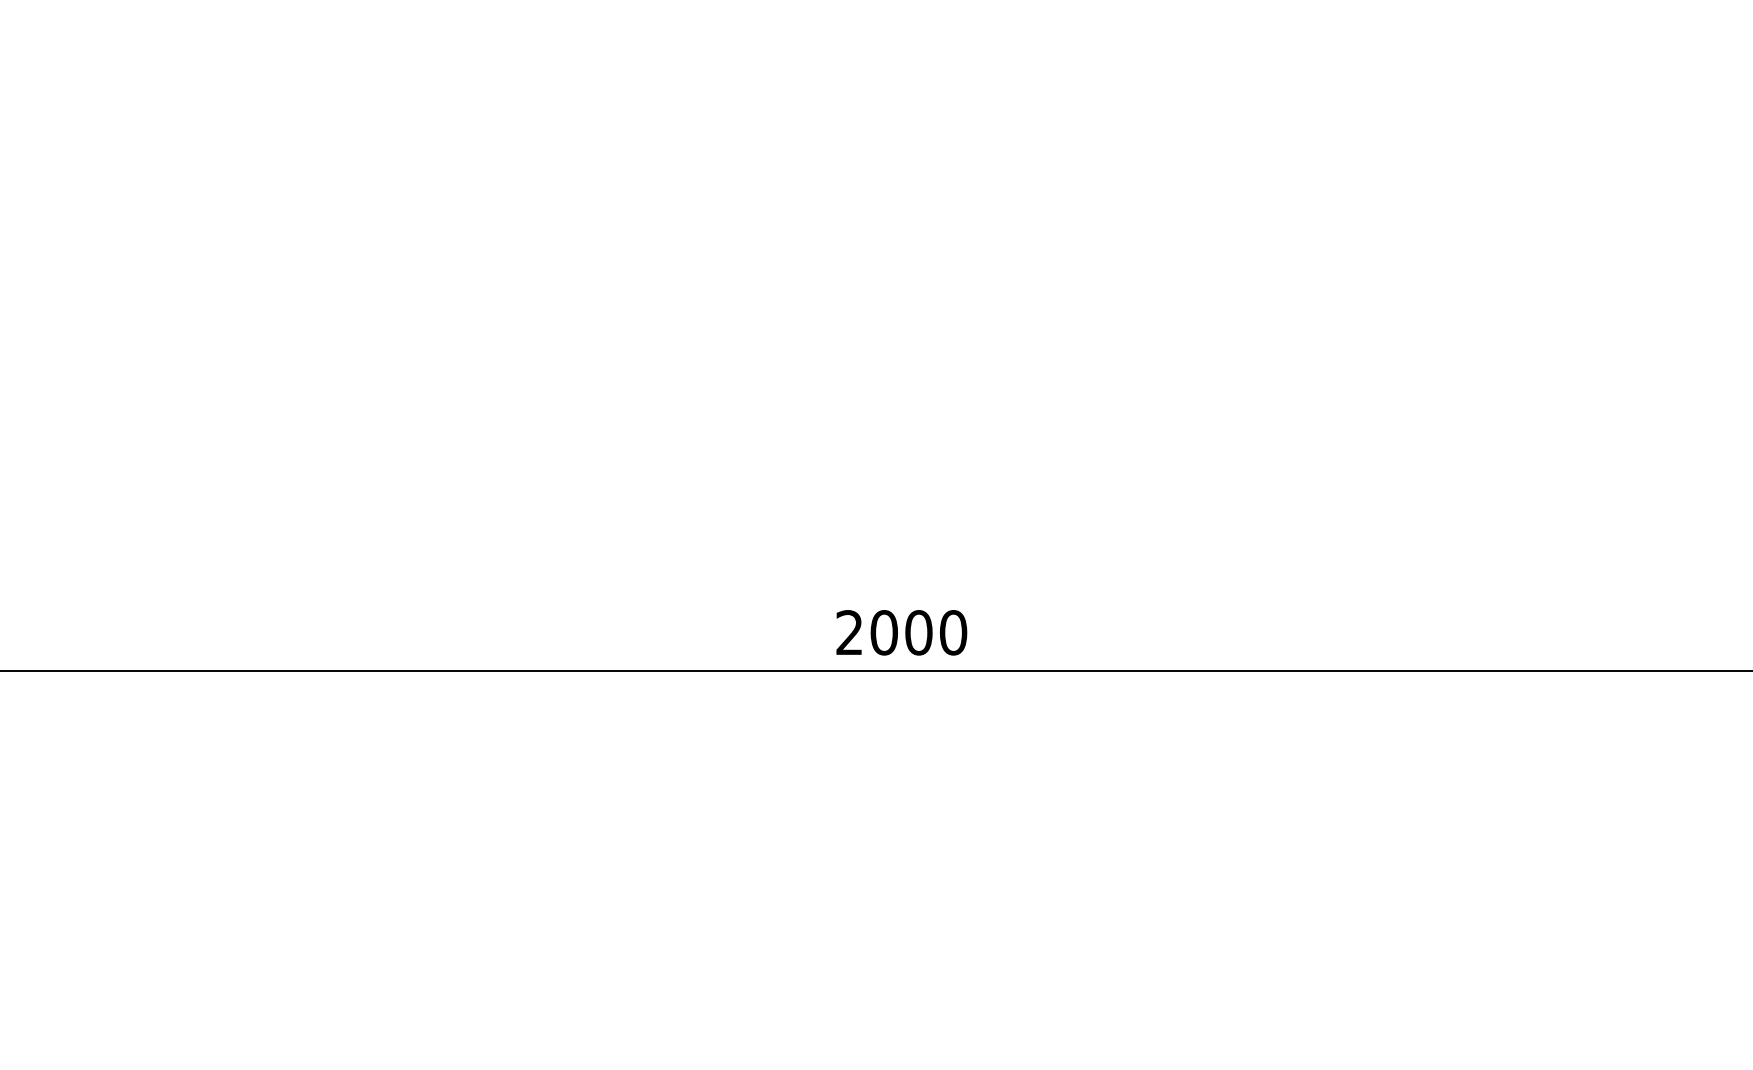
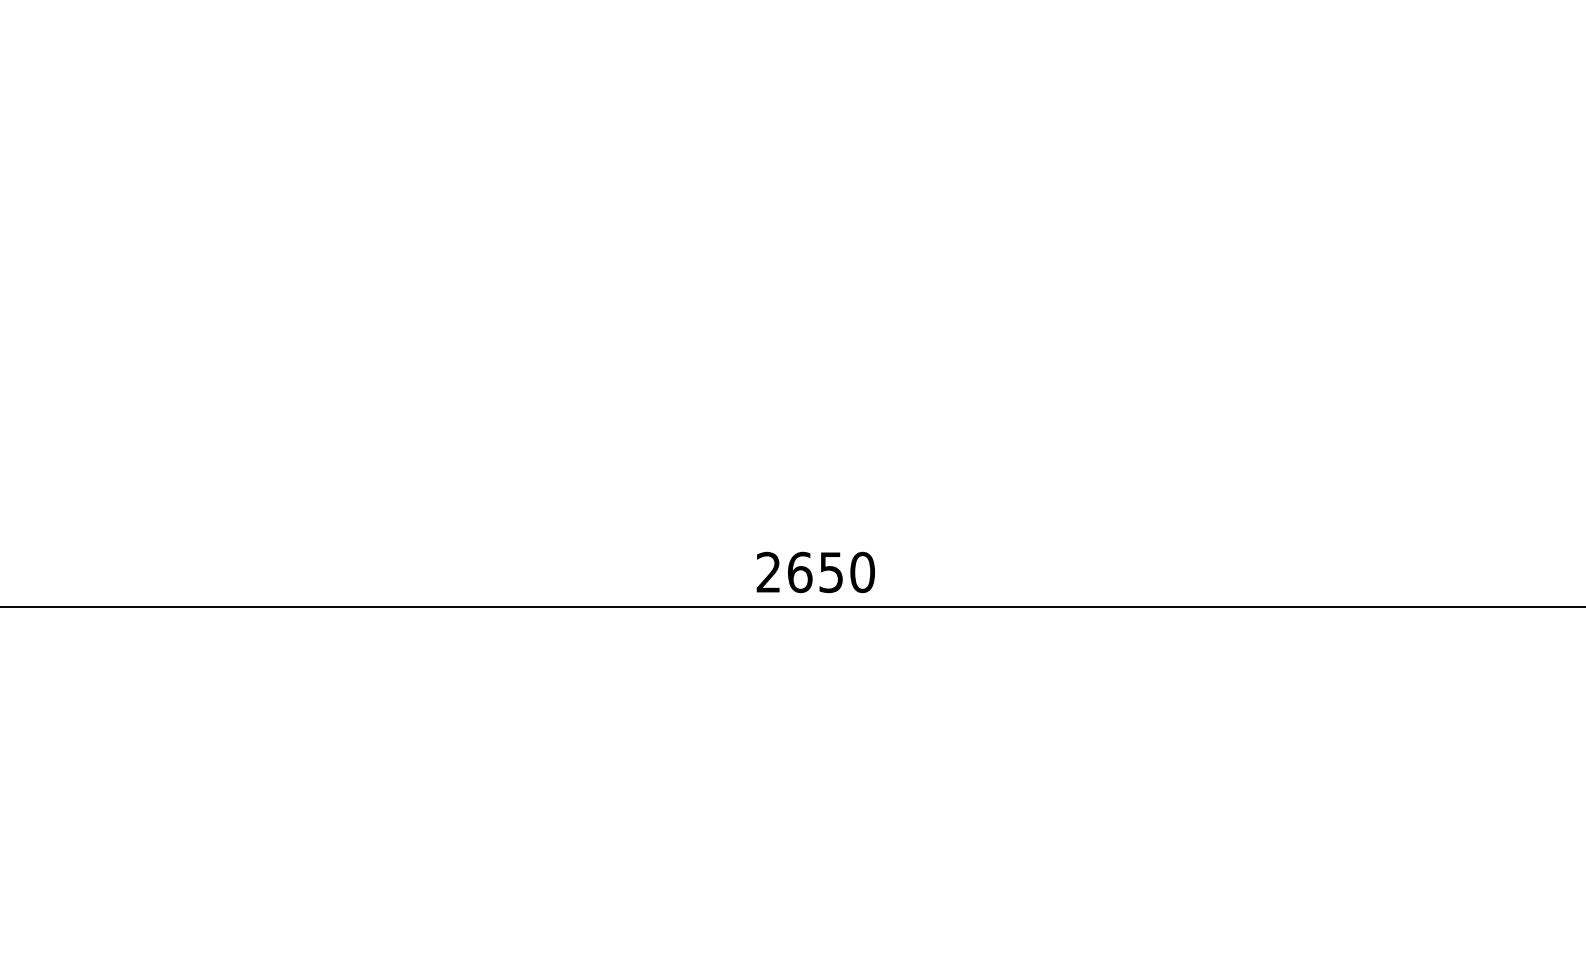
text: (901, 632) -> (815, 572), 2000 -> 2650

